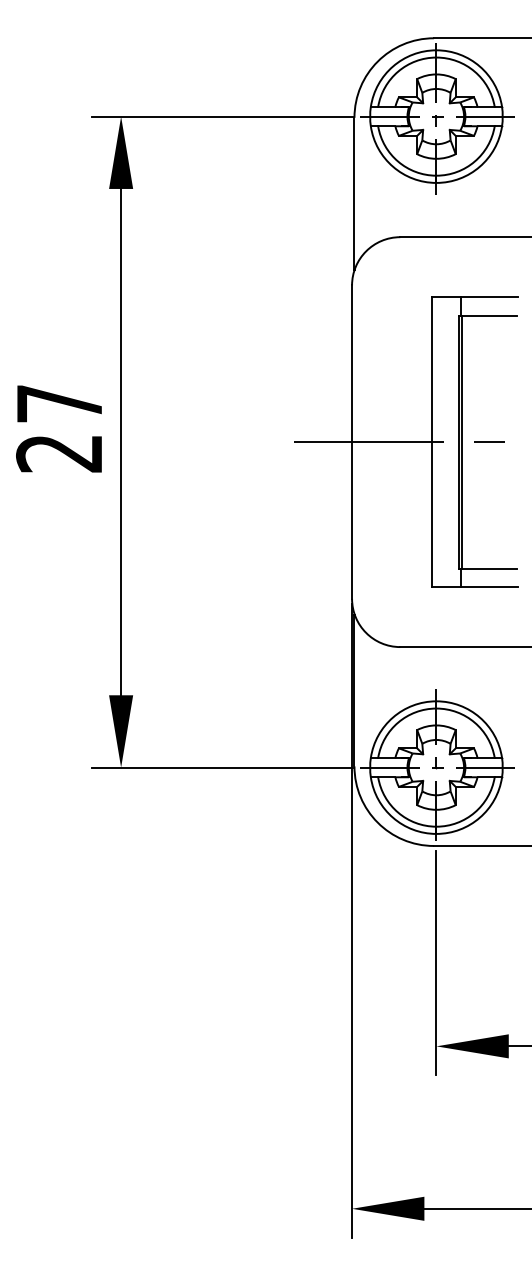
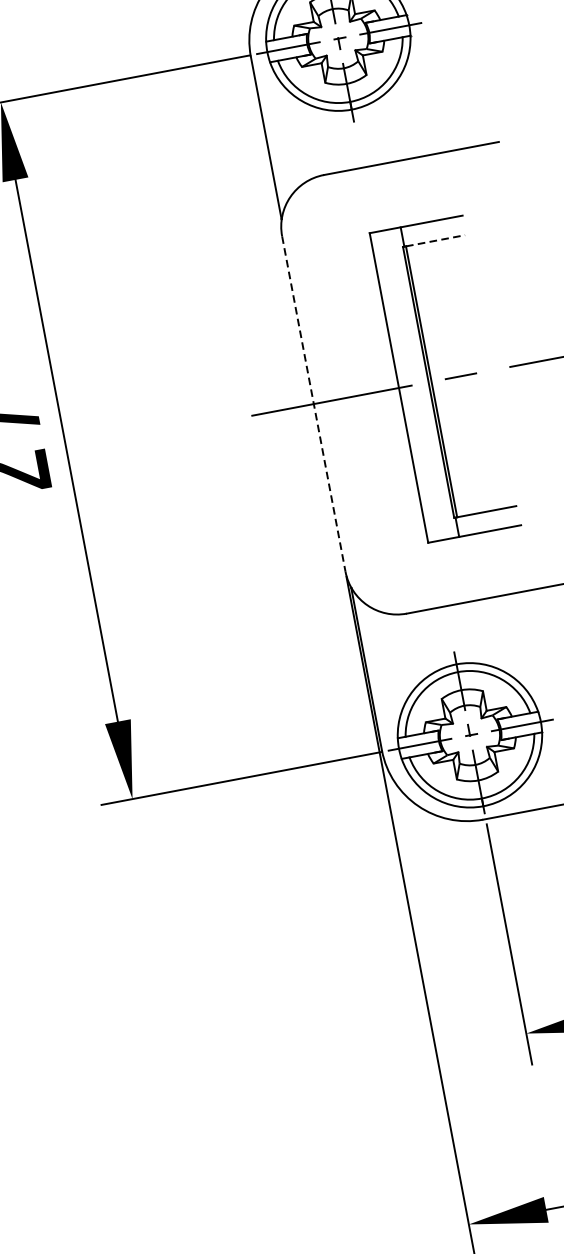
line: (489, 315) -> (435, 240), solid -> dashed
line: (352, 442) -> (314, 404), solid -> dashed

